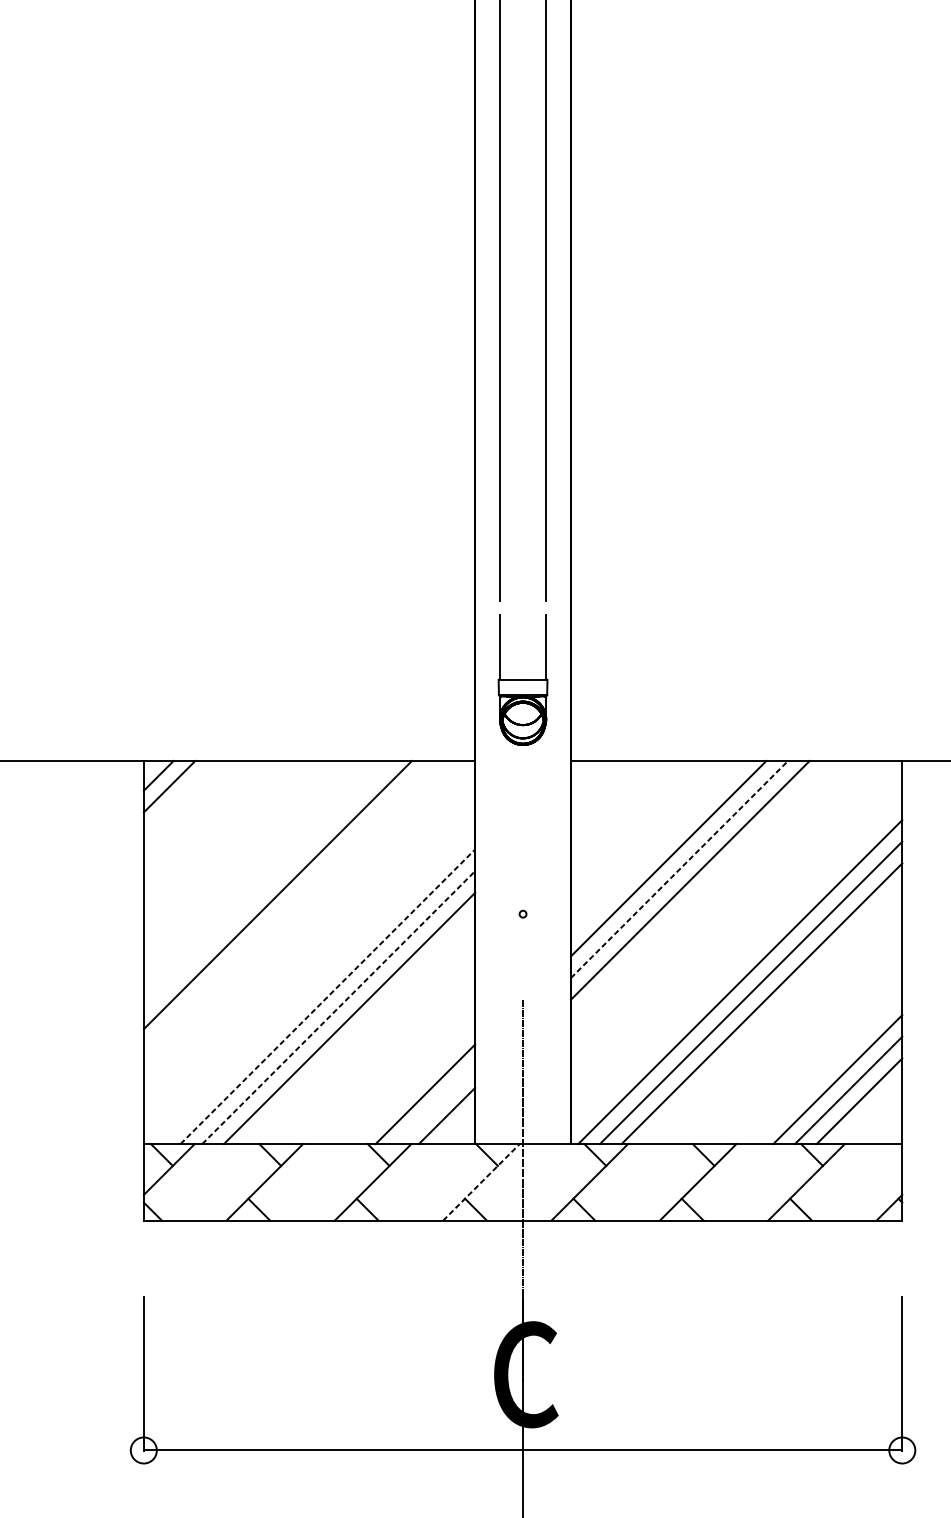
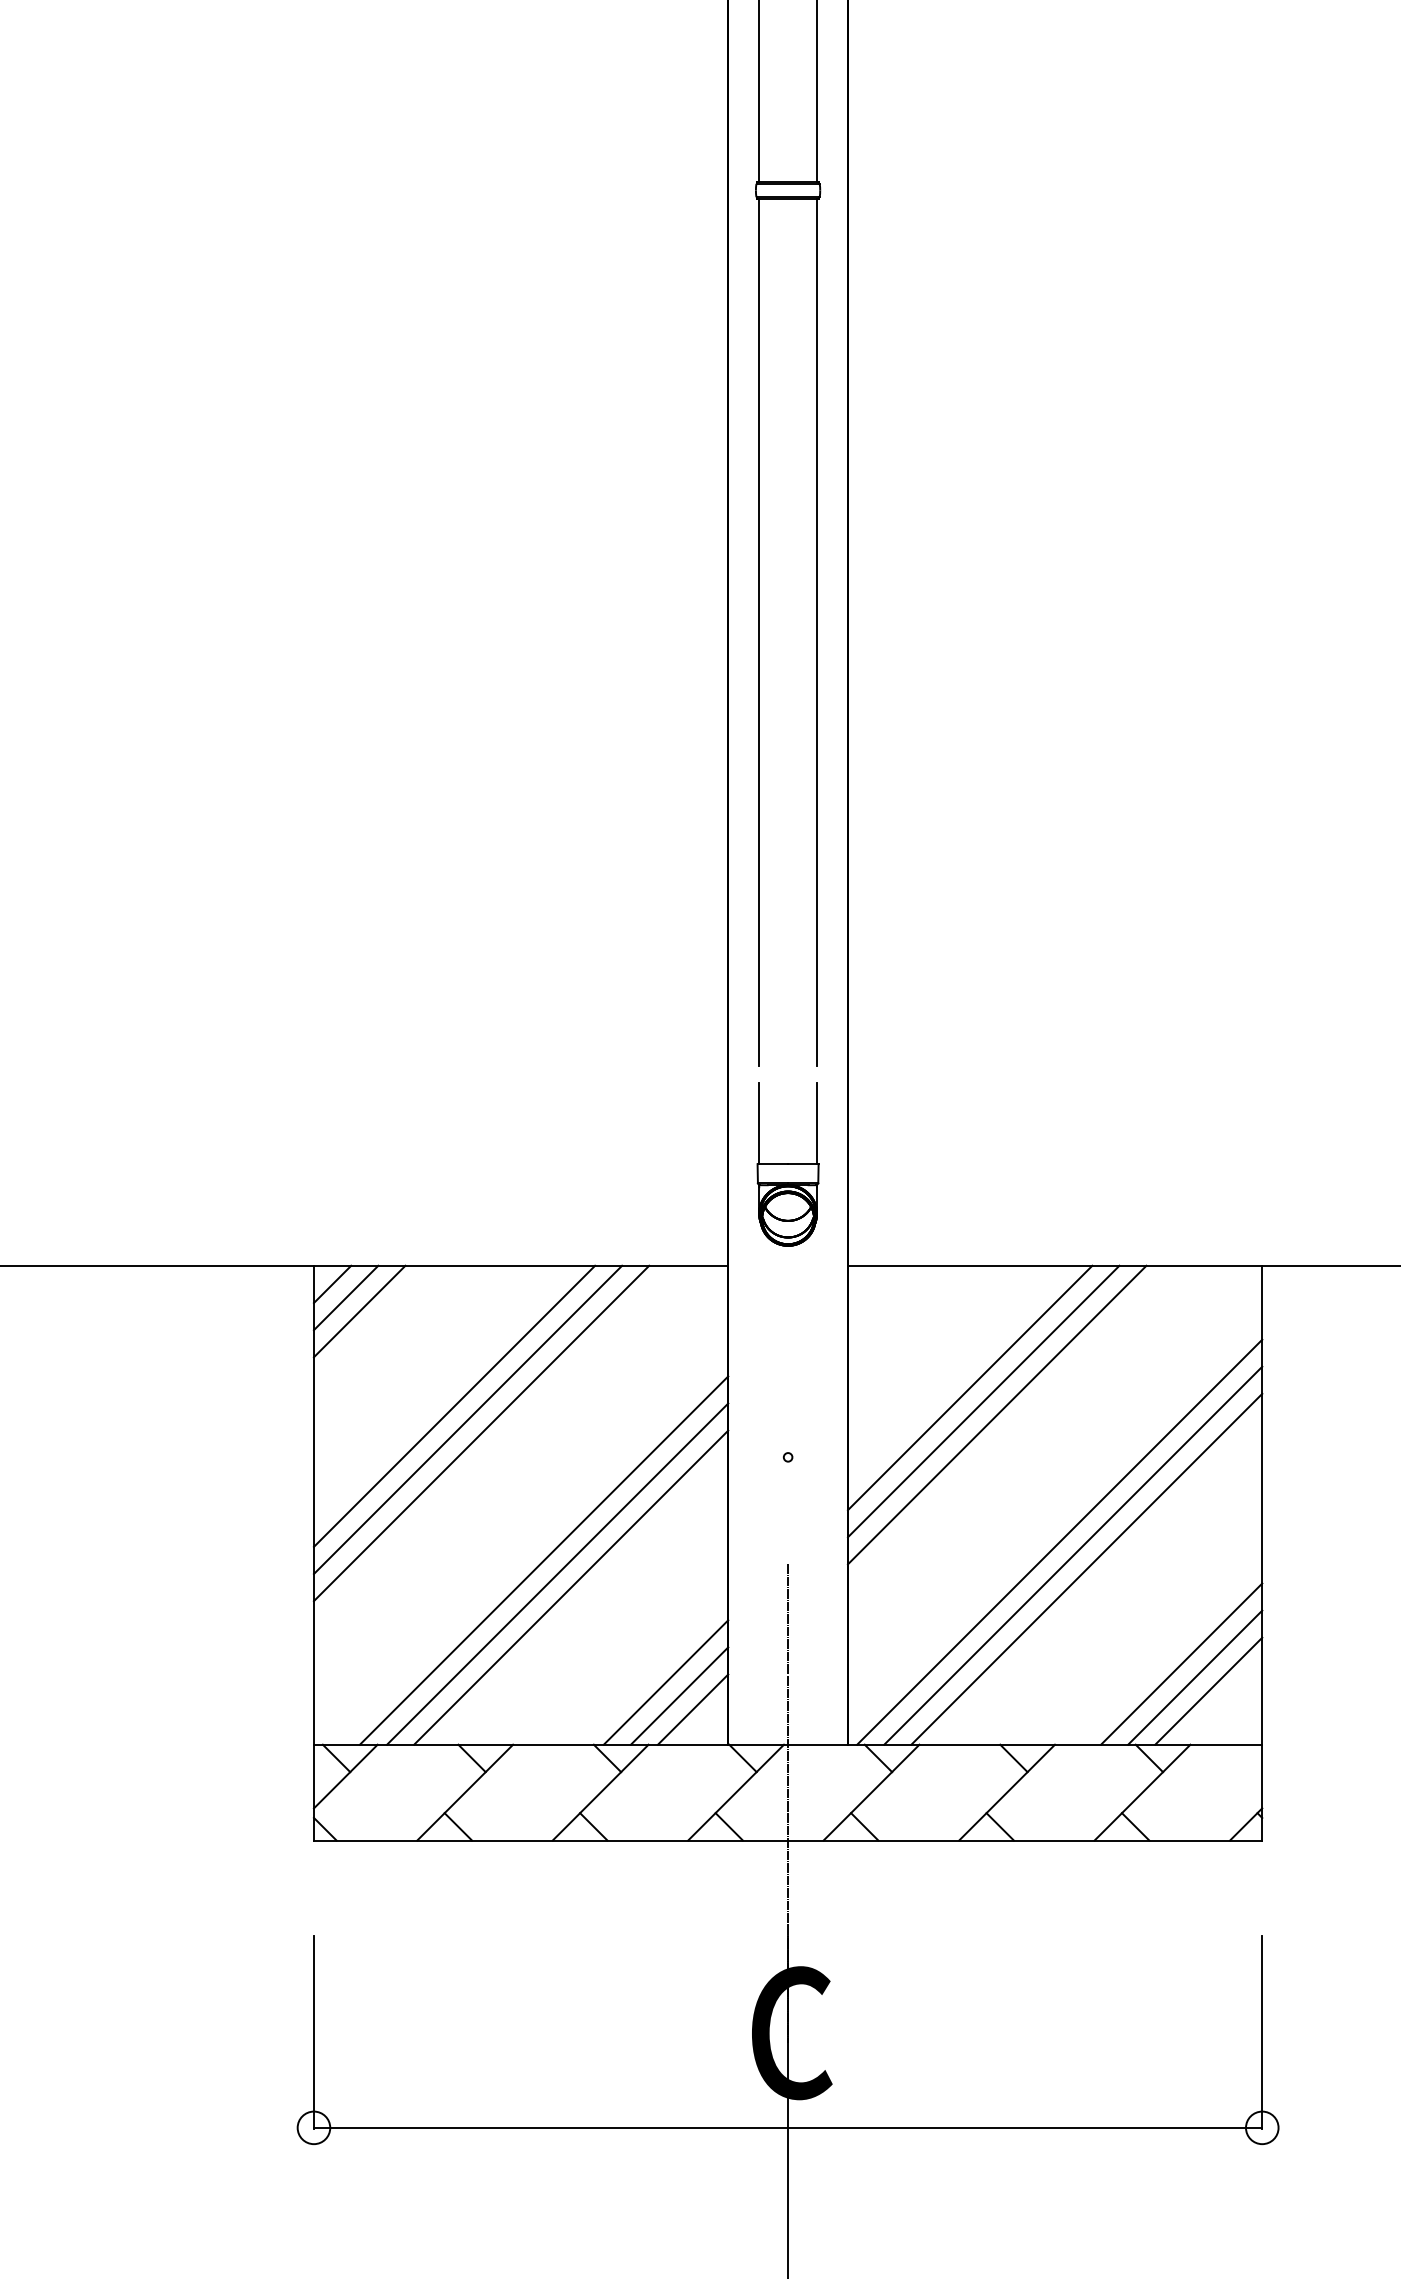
line: (180, 797) -> (359, 1311), added
line: (679, 869) -> (983, 1401), dashed -> solid
line: (256, 872) -> (454, 1405), added
line: (266, 883) -> (467, 1419), added
line: (328, 996) -> (544, 1560), dashed -> solid
line: (339, 1007) -> (558, 1573), dashed -> solid
line: (436, 1104) -> (679, 1695), added
line: (481, 1182) -> (736, 1792), dashed -> solid

